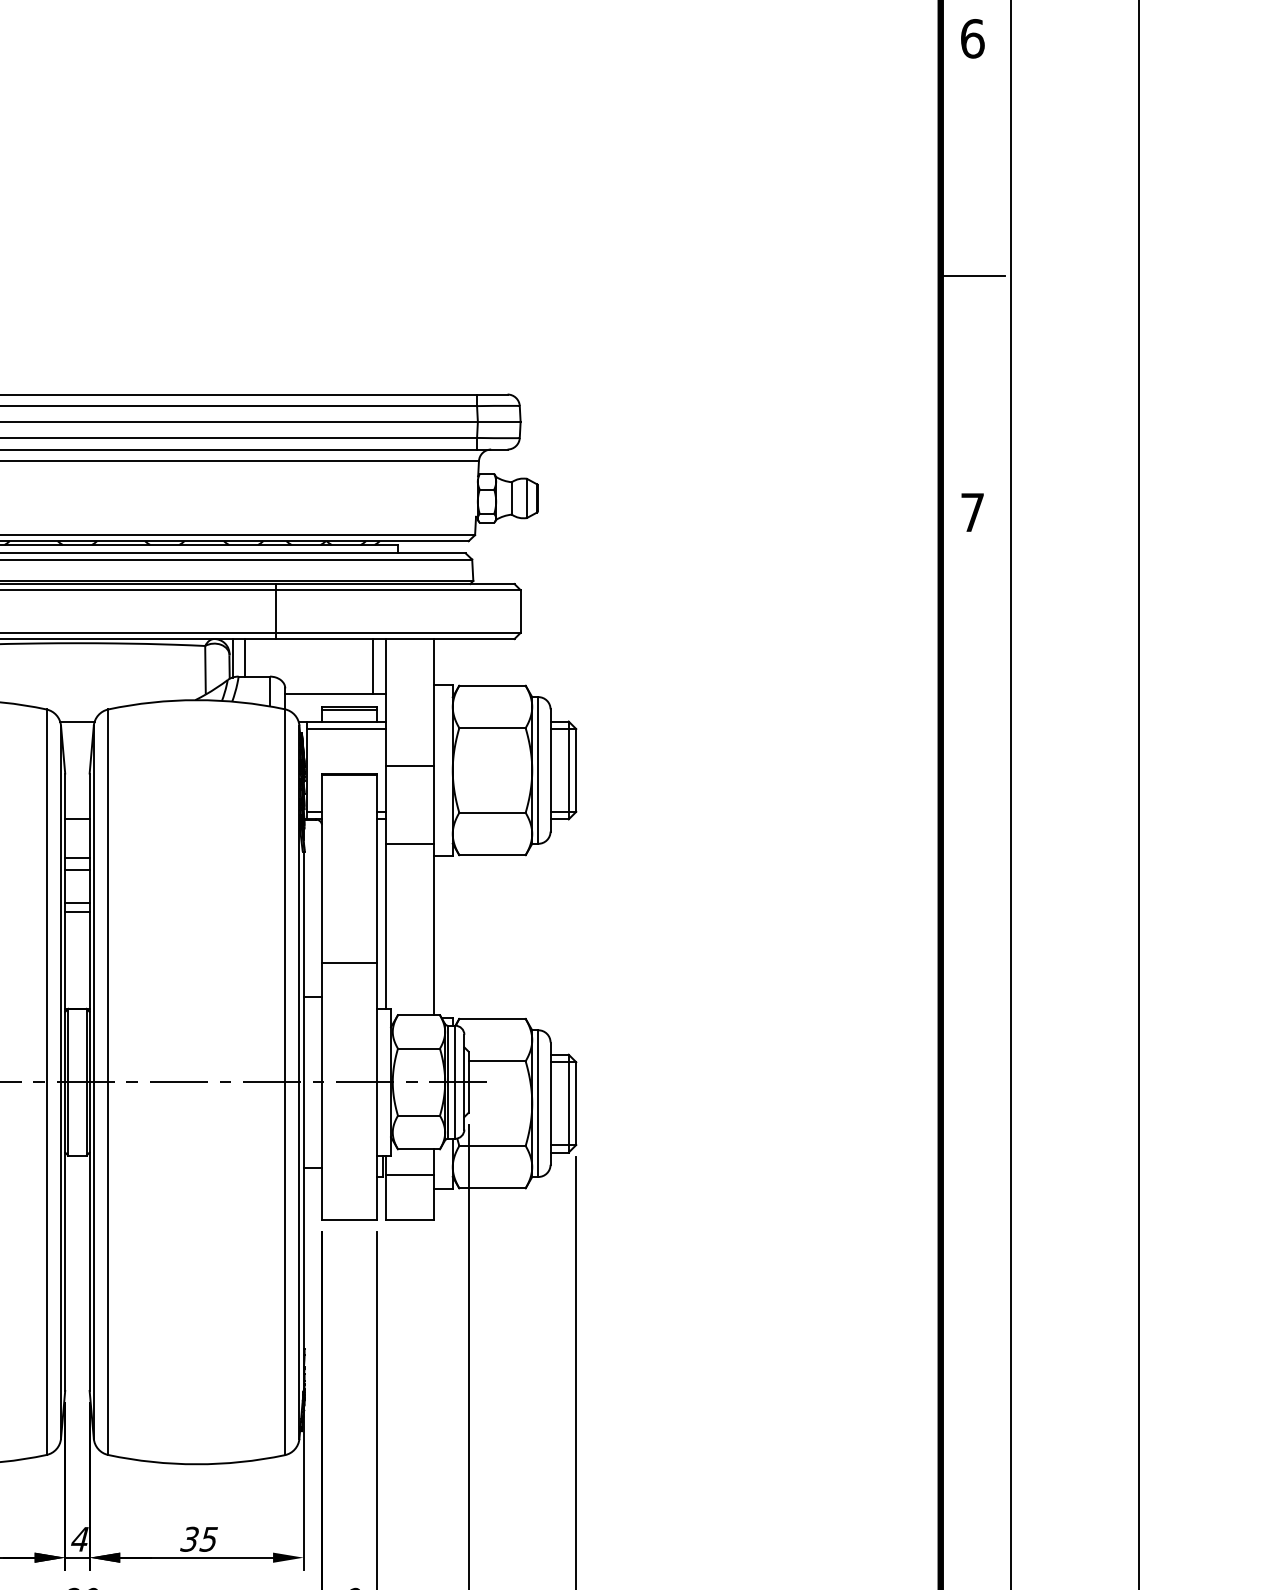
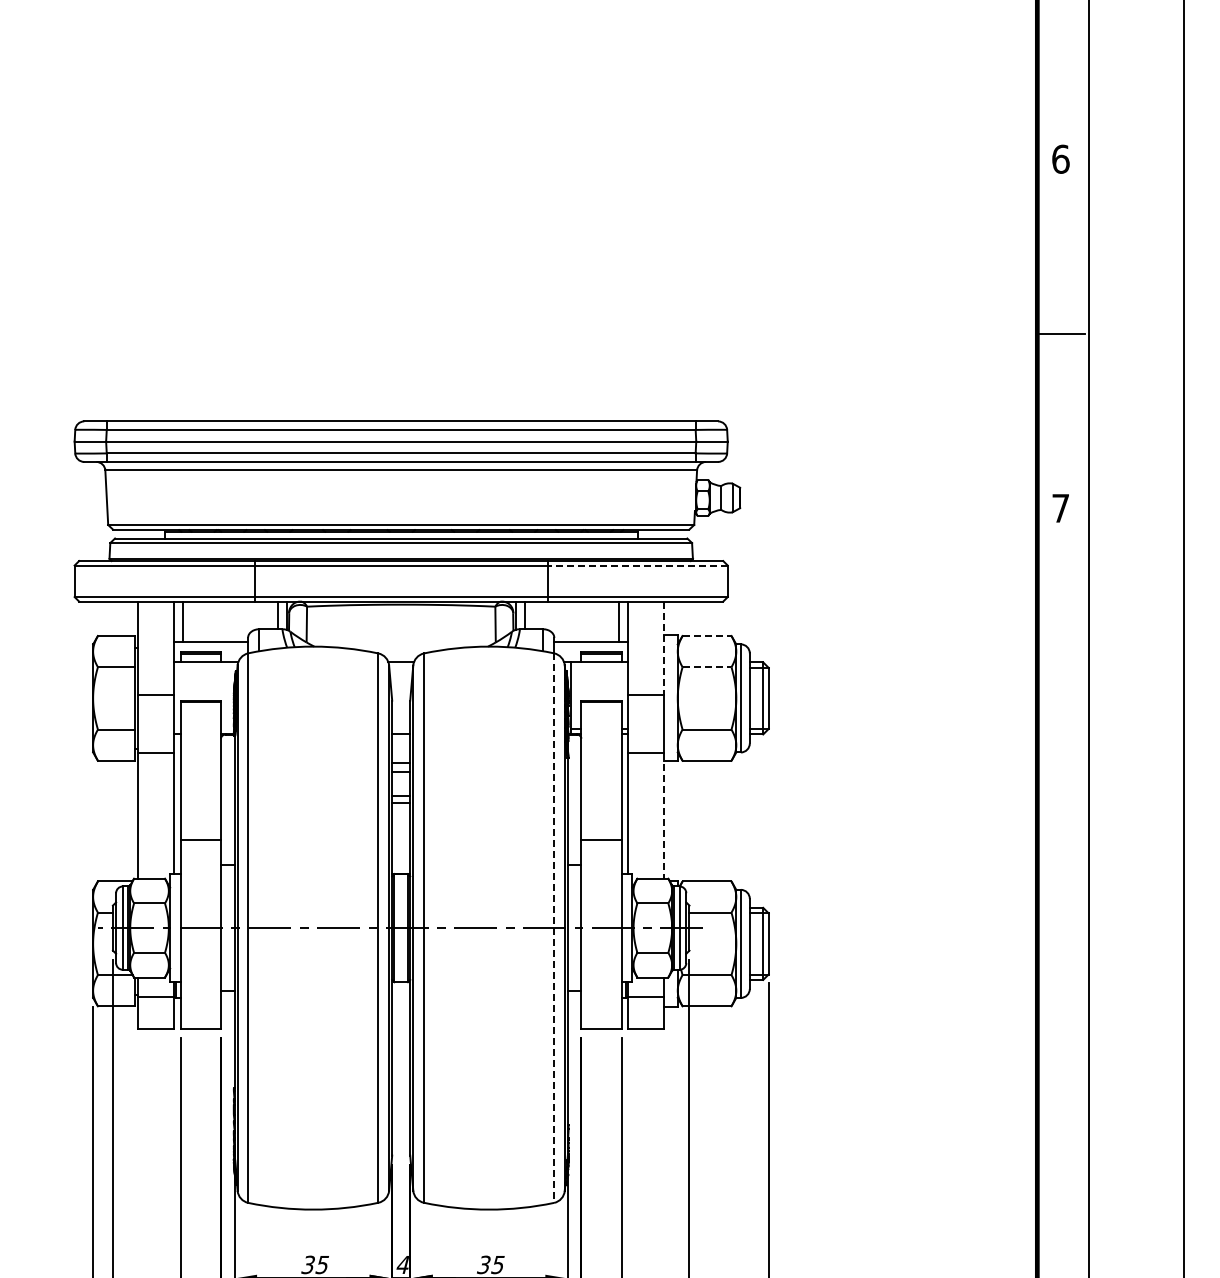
line: (398, 590) -> (637, 565), solid -> dashed
line: (493, 686) -> (707, 636), solid -> dashed
line: (434, 702) -> (664, 648), solid -> dashed
line: (346, 728) -> (599, 667), removed
line: (493, 728) -> (707, 667), solid -> dashed
line: (434, 930) -> (664, 816), solid -> dashed
line: (285, 1082) -> (554, 928), solid -> dashed

